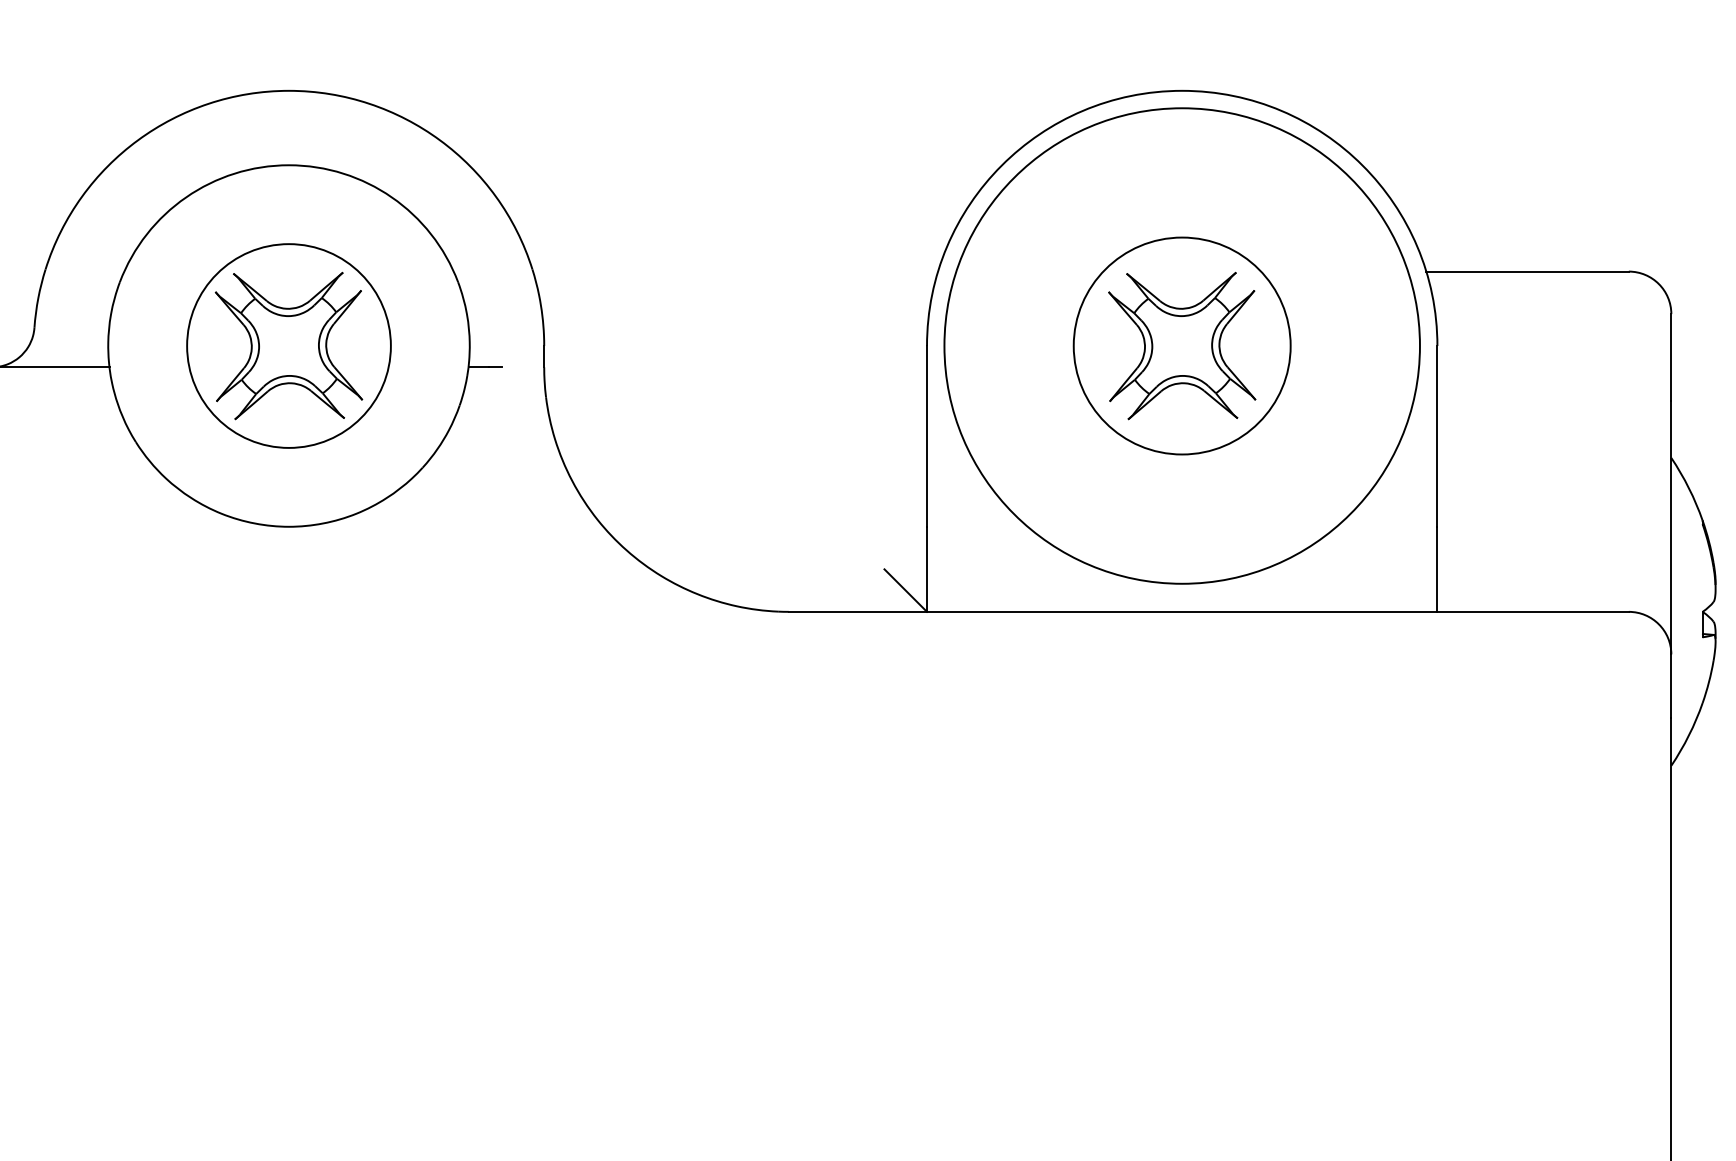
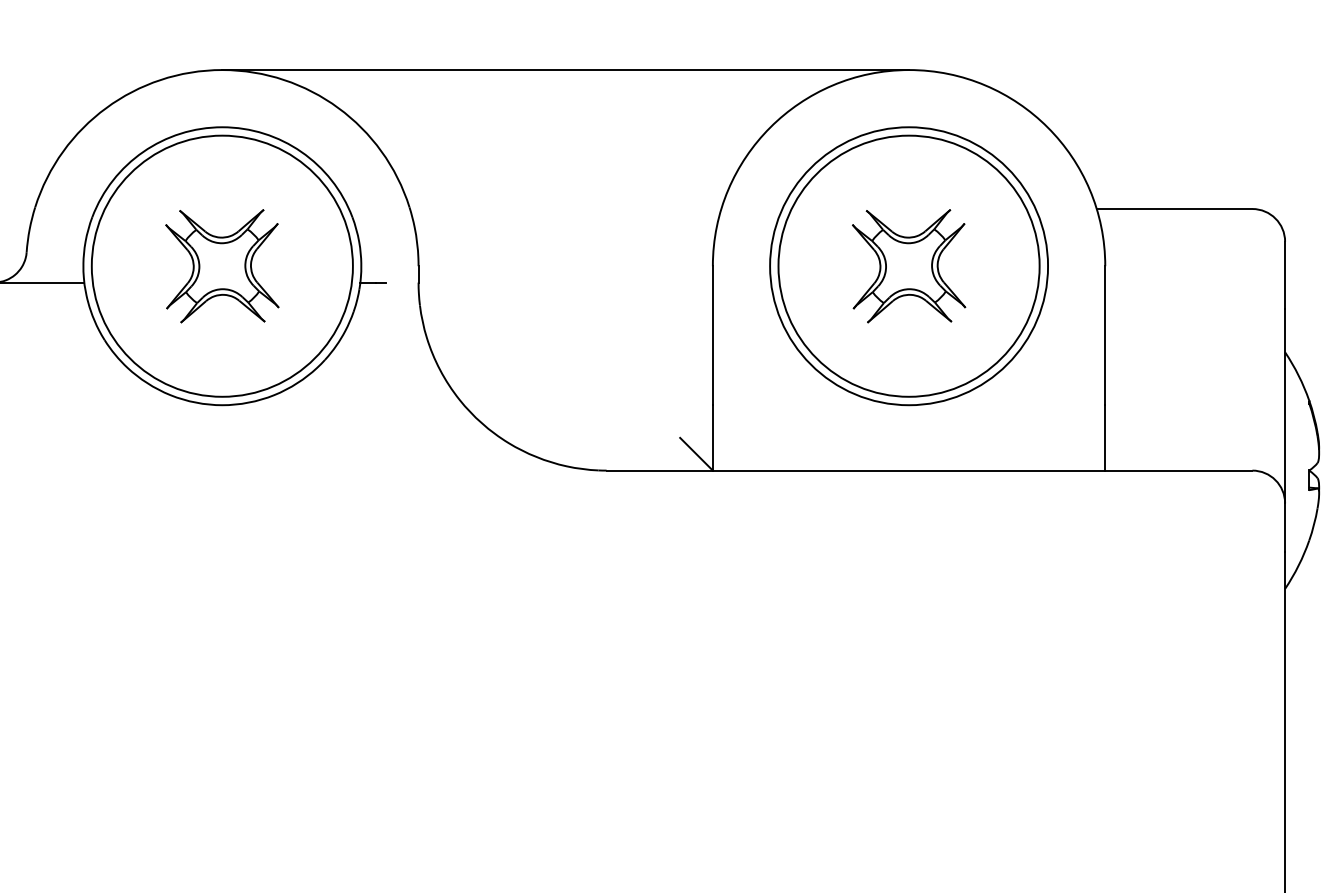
line: (735, 90) -> (565, 69), added
circle: (288, 345) -> (221, 265), size x1.67
circle: (1181, 345) -> (908, 265), size x1.67
circle: (1182, 345) -> (909, 265), size x0.71

